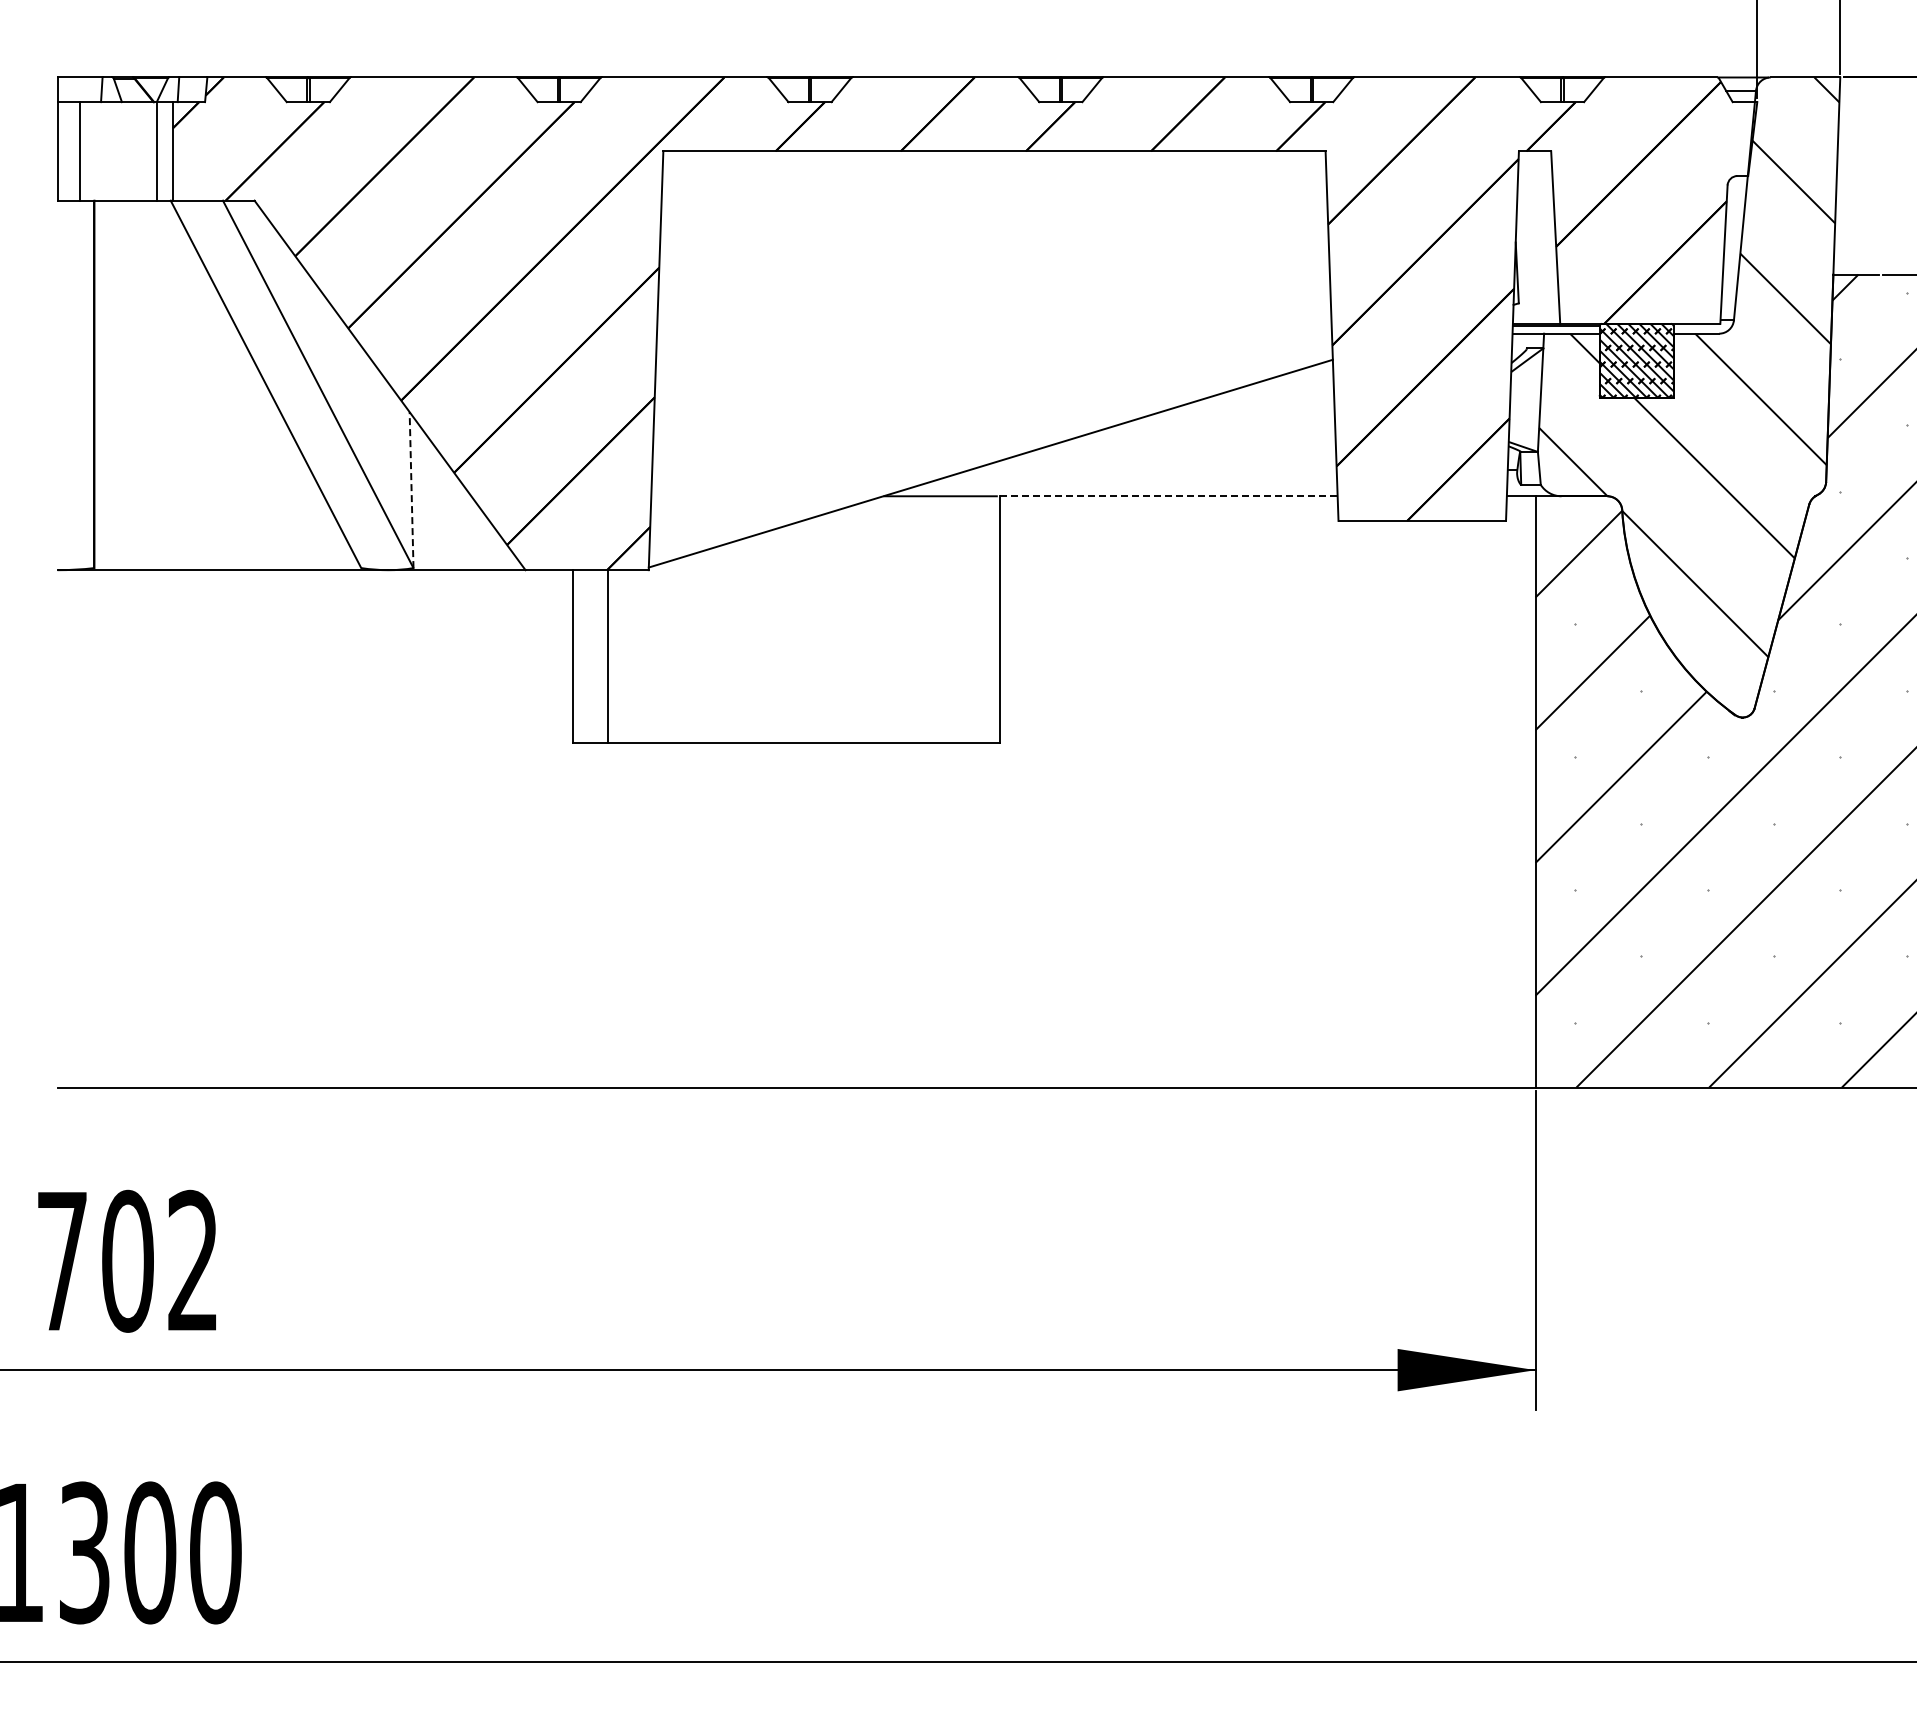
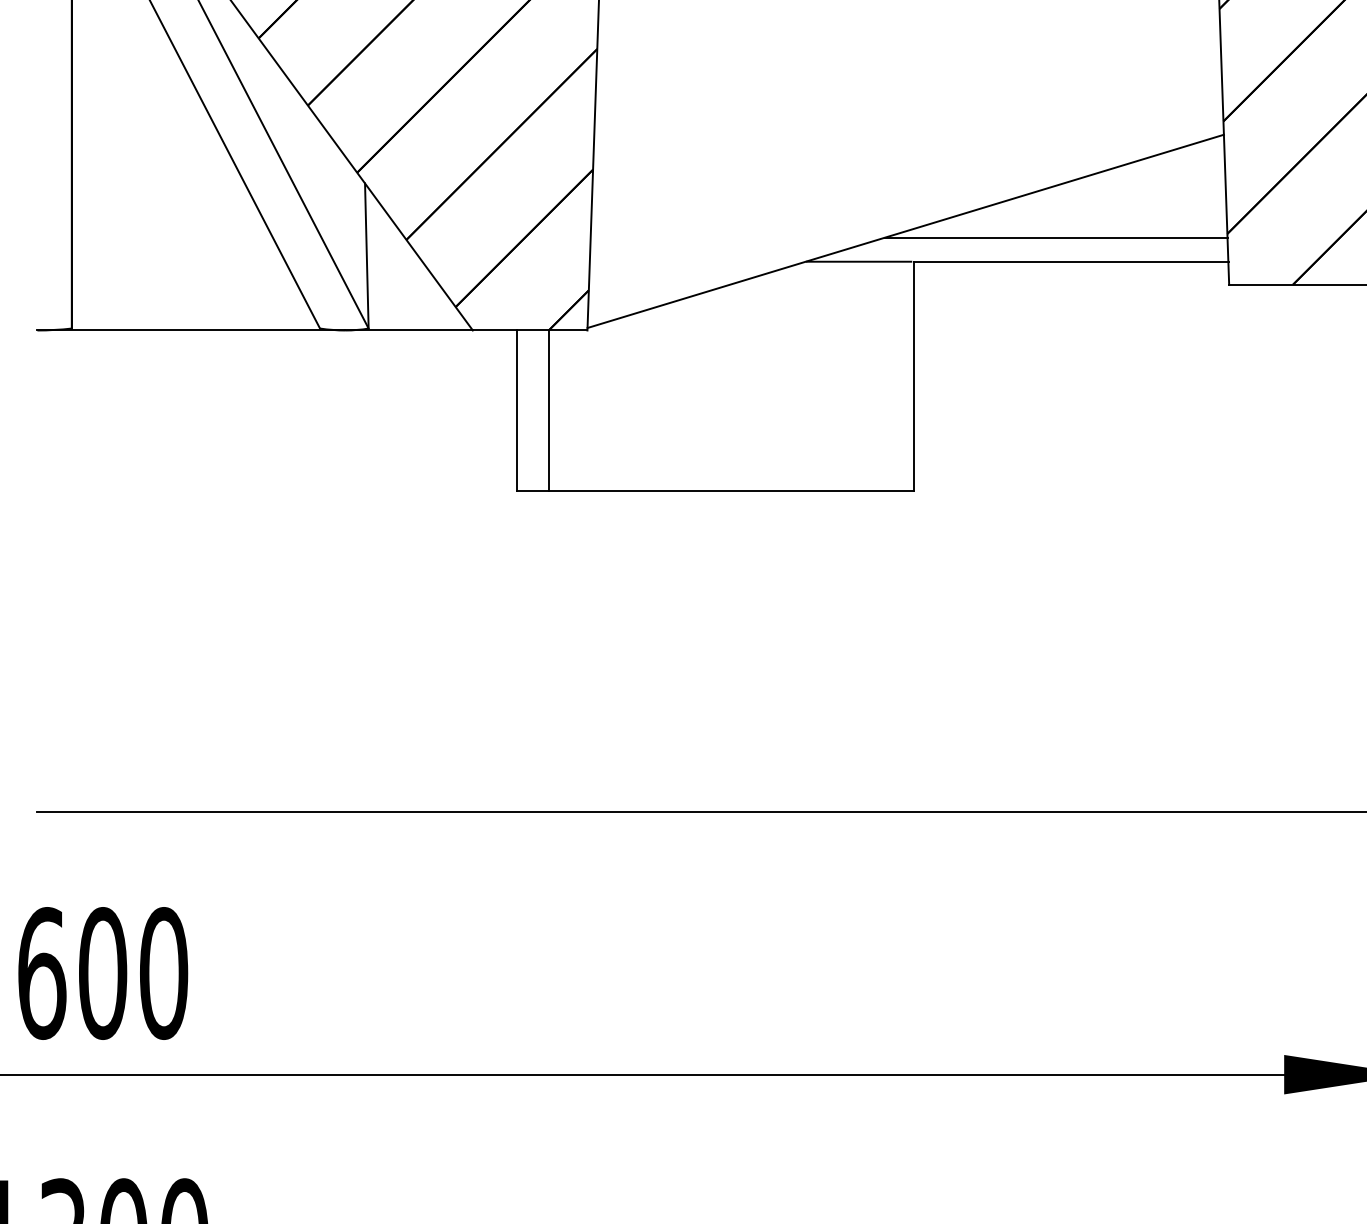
line: (1152, 470) -> (1056, 237), added
line: (411, 489) -> (366, 255), dashed -> solid
line: (1169, 496) -> (1071, 261), dashed -> solid
text: (128, 1260) -> (103, 972), 702 -> 600

